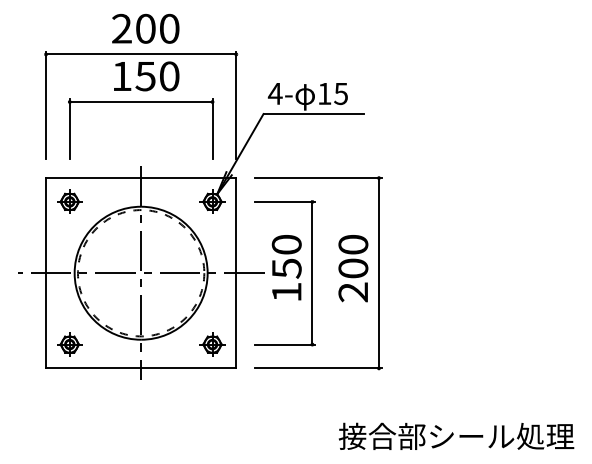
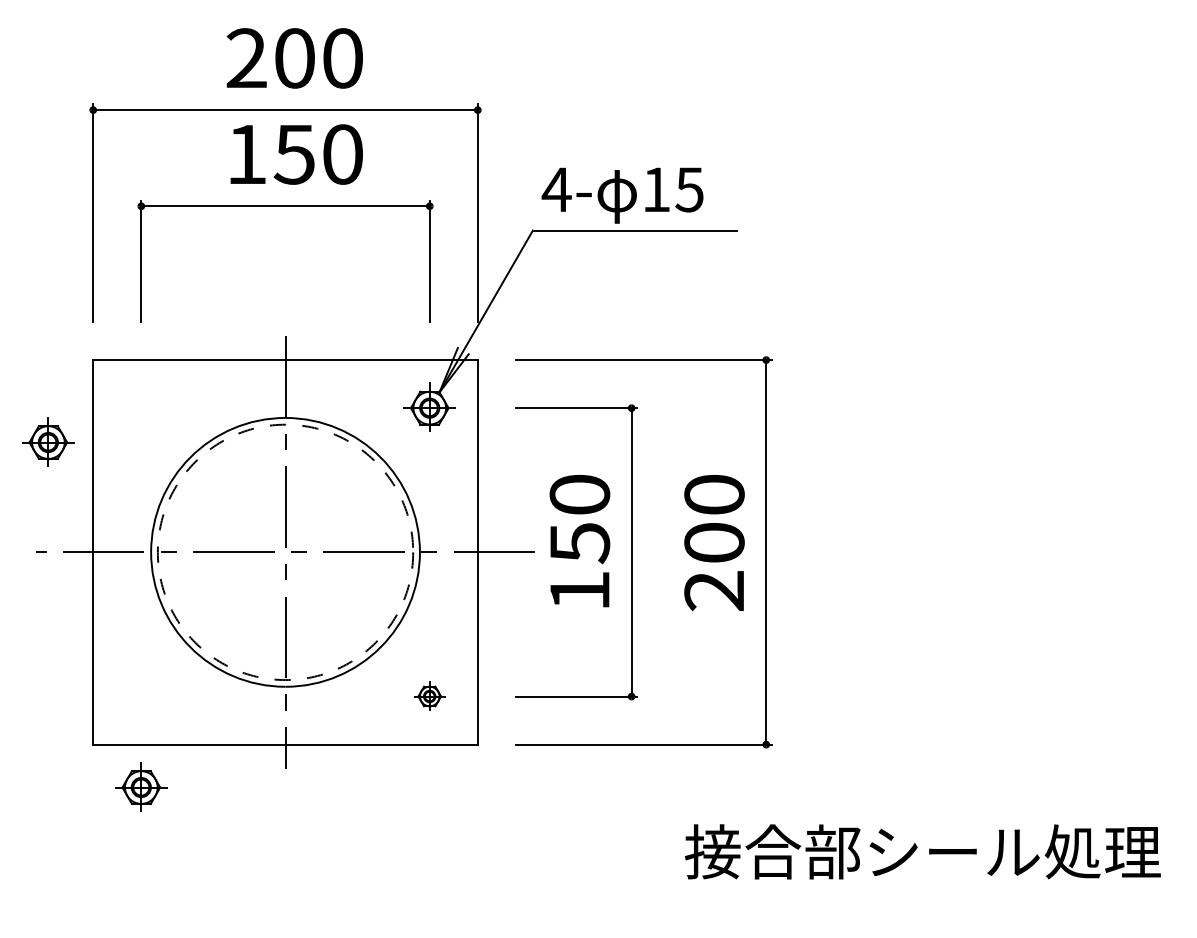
part: (69, 201) -> (47, 441), moved
part: (69, 344) -> (140, 787), moved
part: (212, 344) -> (429, 696), size x0.6
text: (456, 435) -> (922, 849), moved

